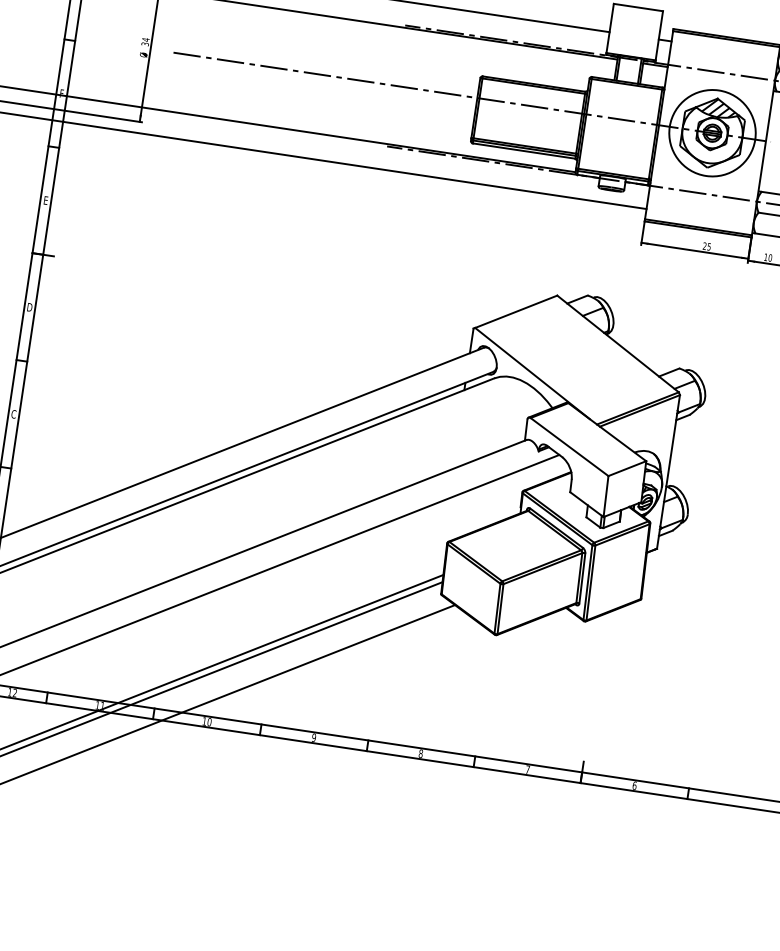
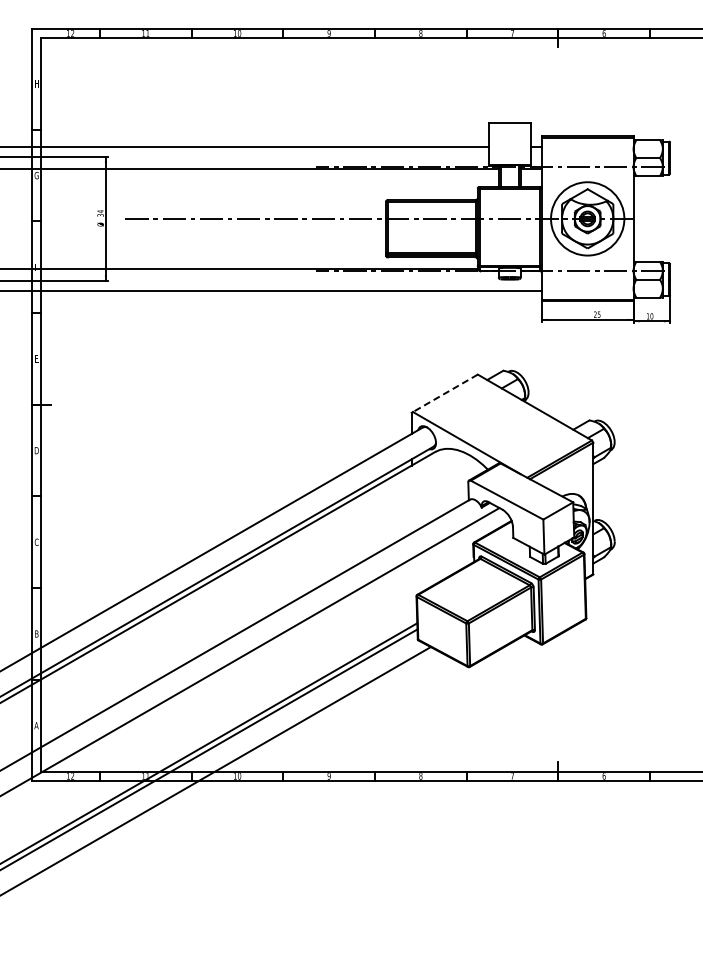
hatch: (716, 107) -> (587, 196), removed
line: (515, 311) -> (444, 393), solid -> dashed

